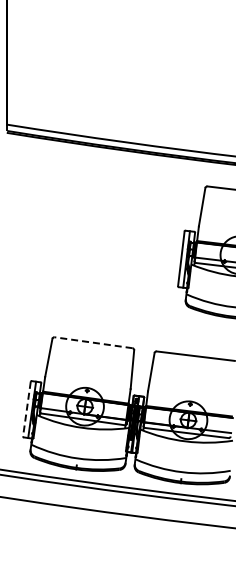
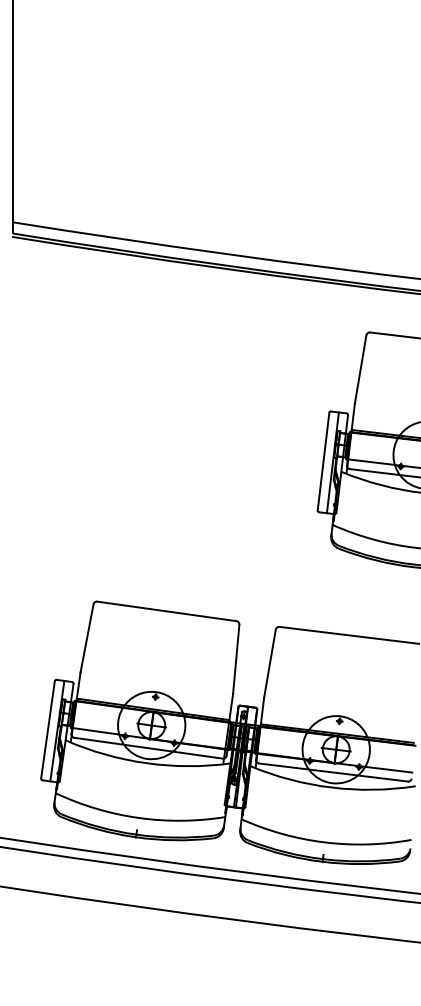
line: (93, 342) -> (166, 610), dashed -> solid
line: (26, 409) -> (47, 730), dashed -> solid

